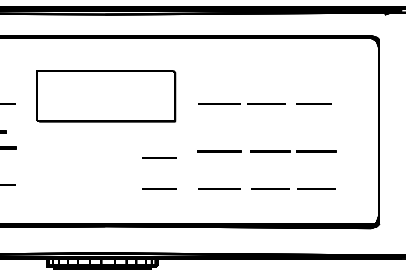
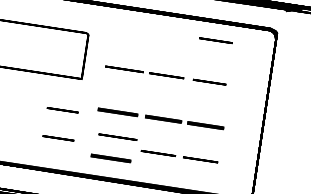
line: (313, 57) -> (215, 40), added
line: (219, 188) -> (117, 136), moved
line: (219, 202) -> (110, 158), added

